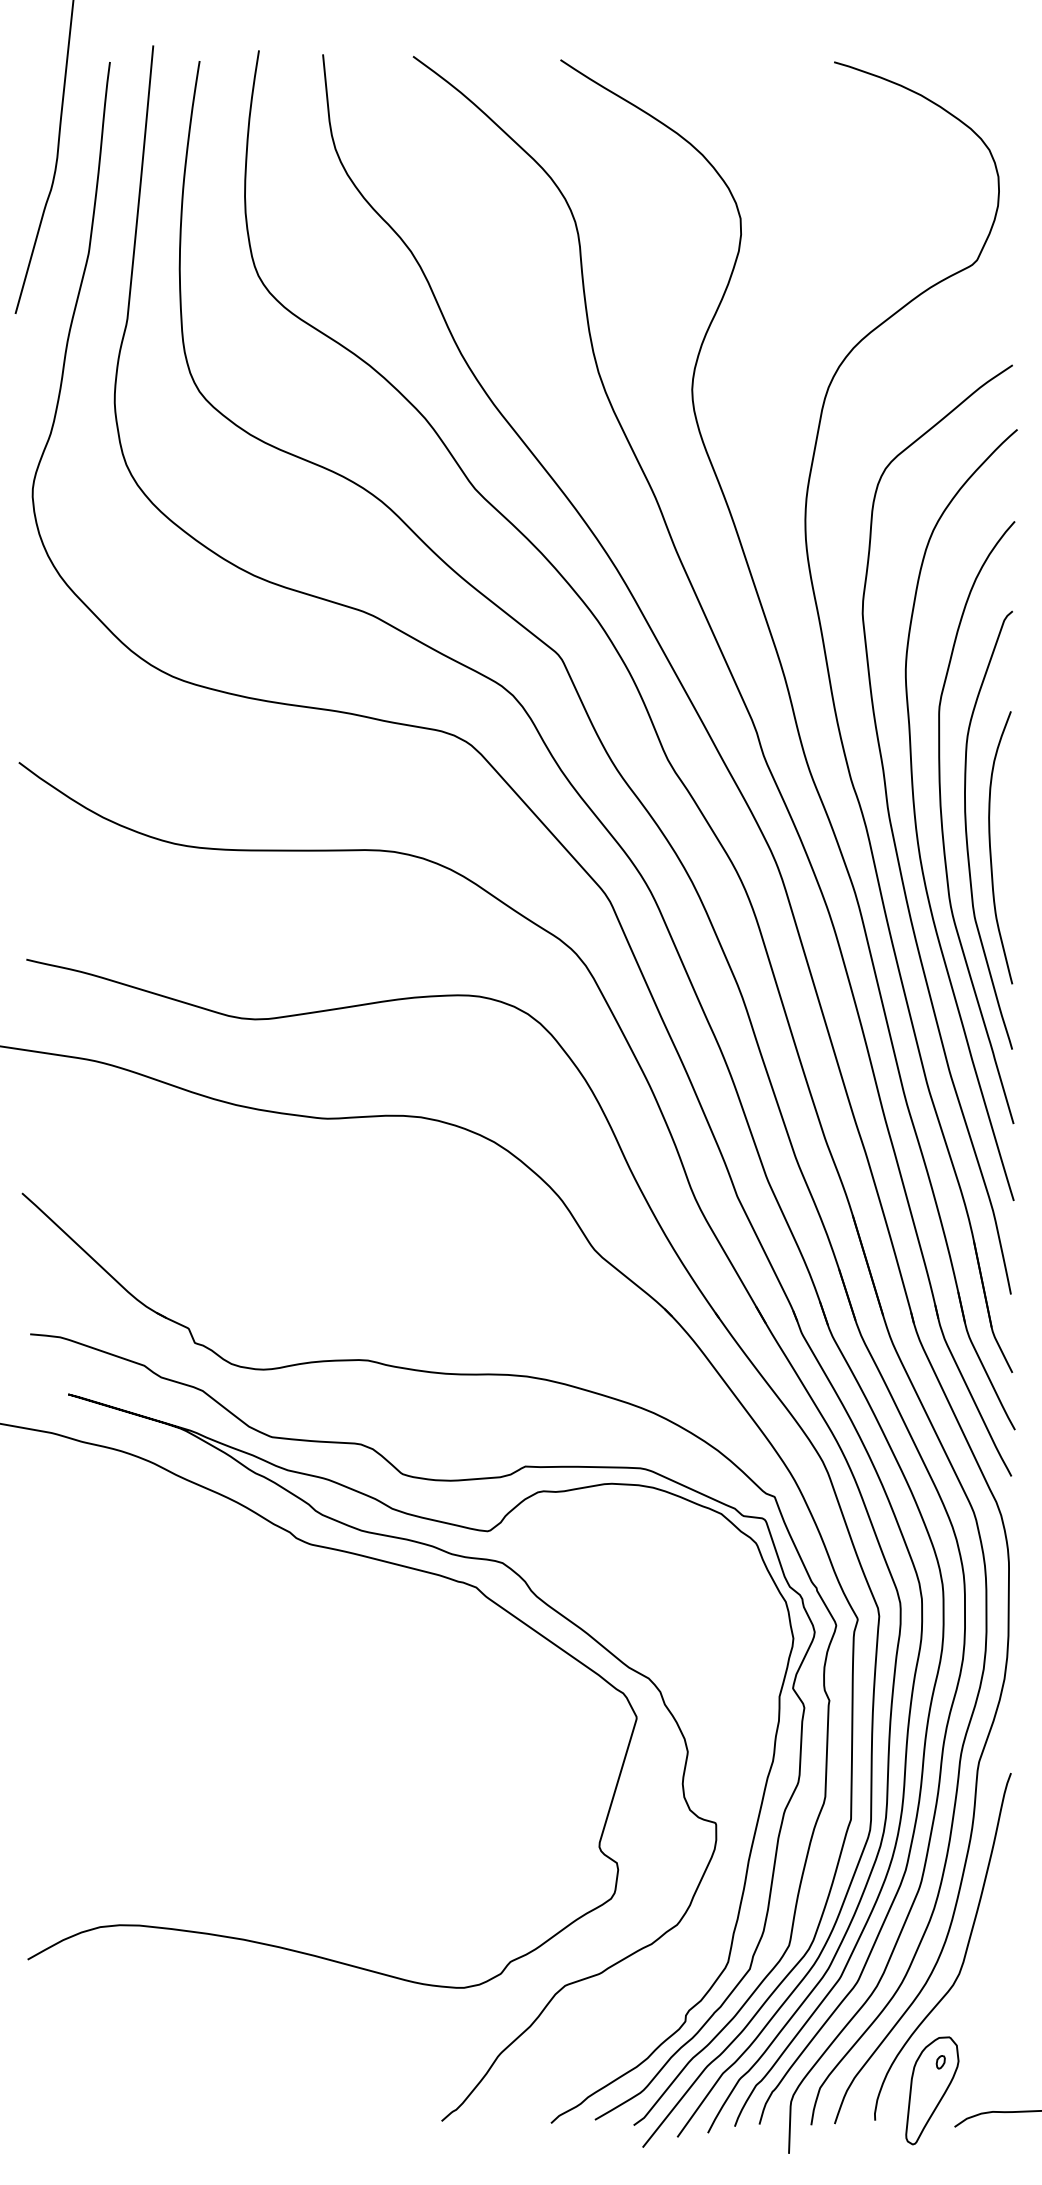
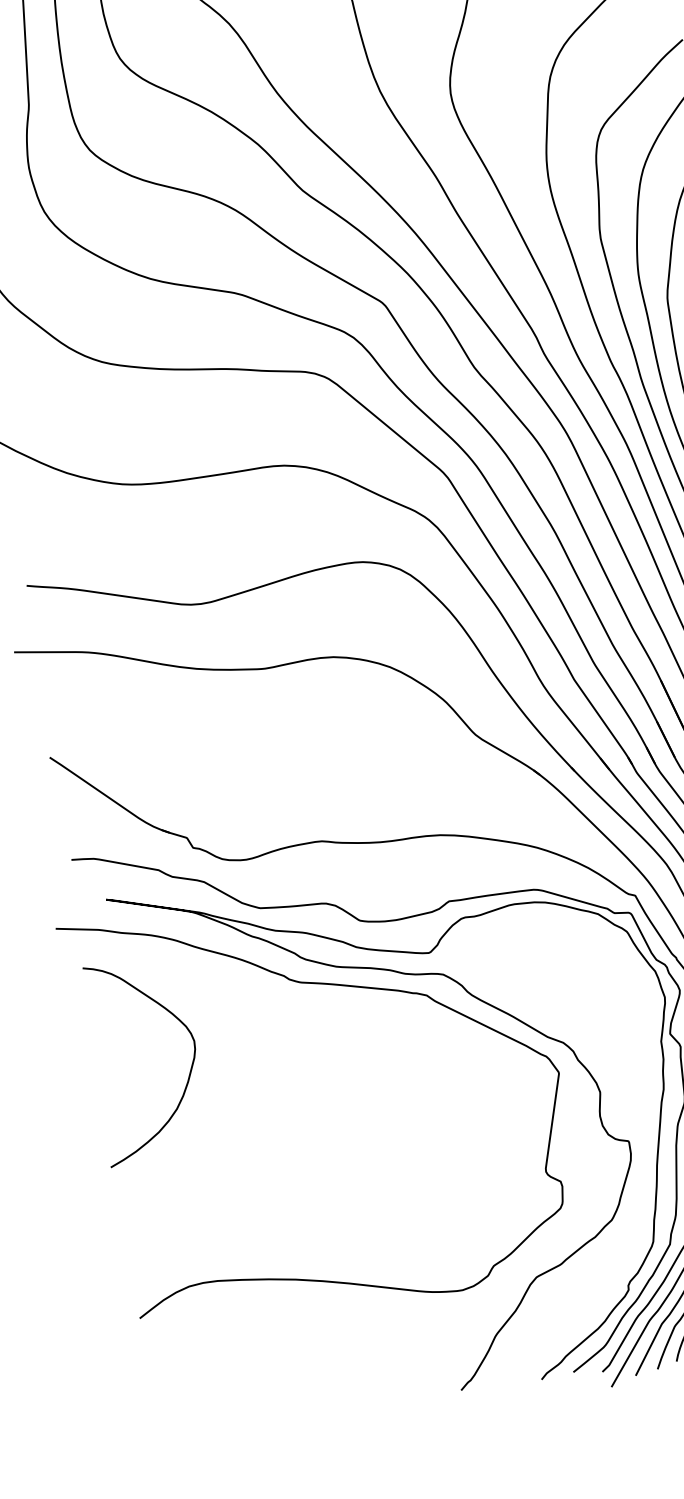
curve: (144, 1641) -> (189, 1072), added

